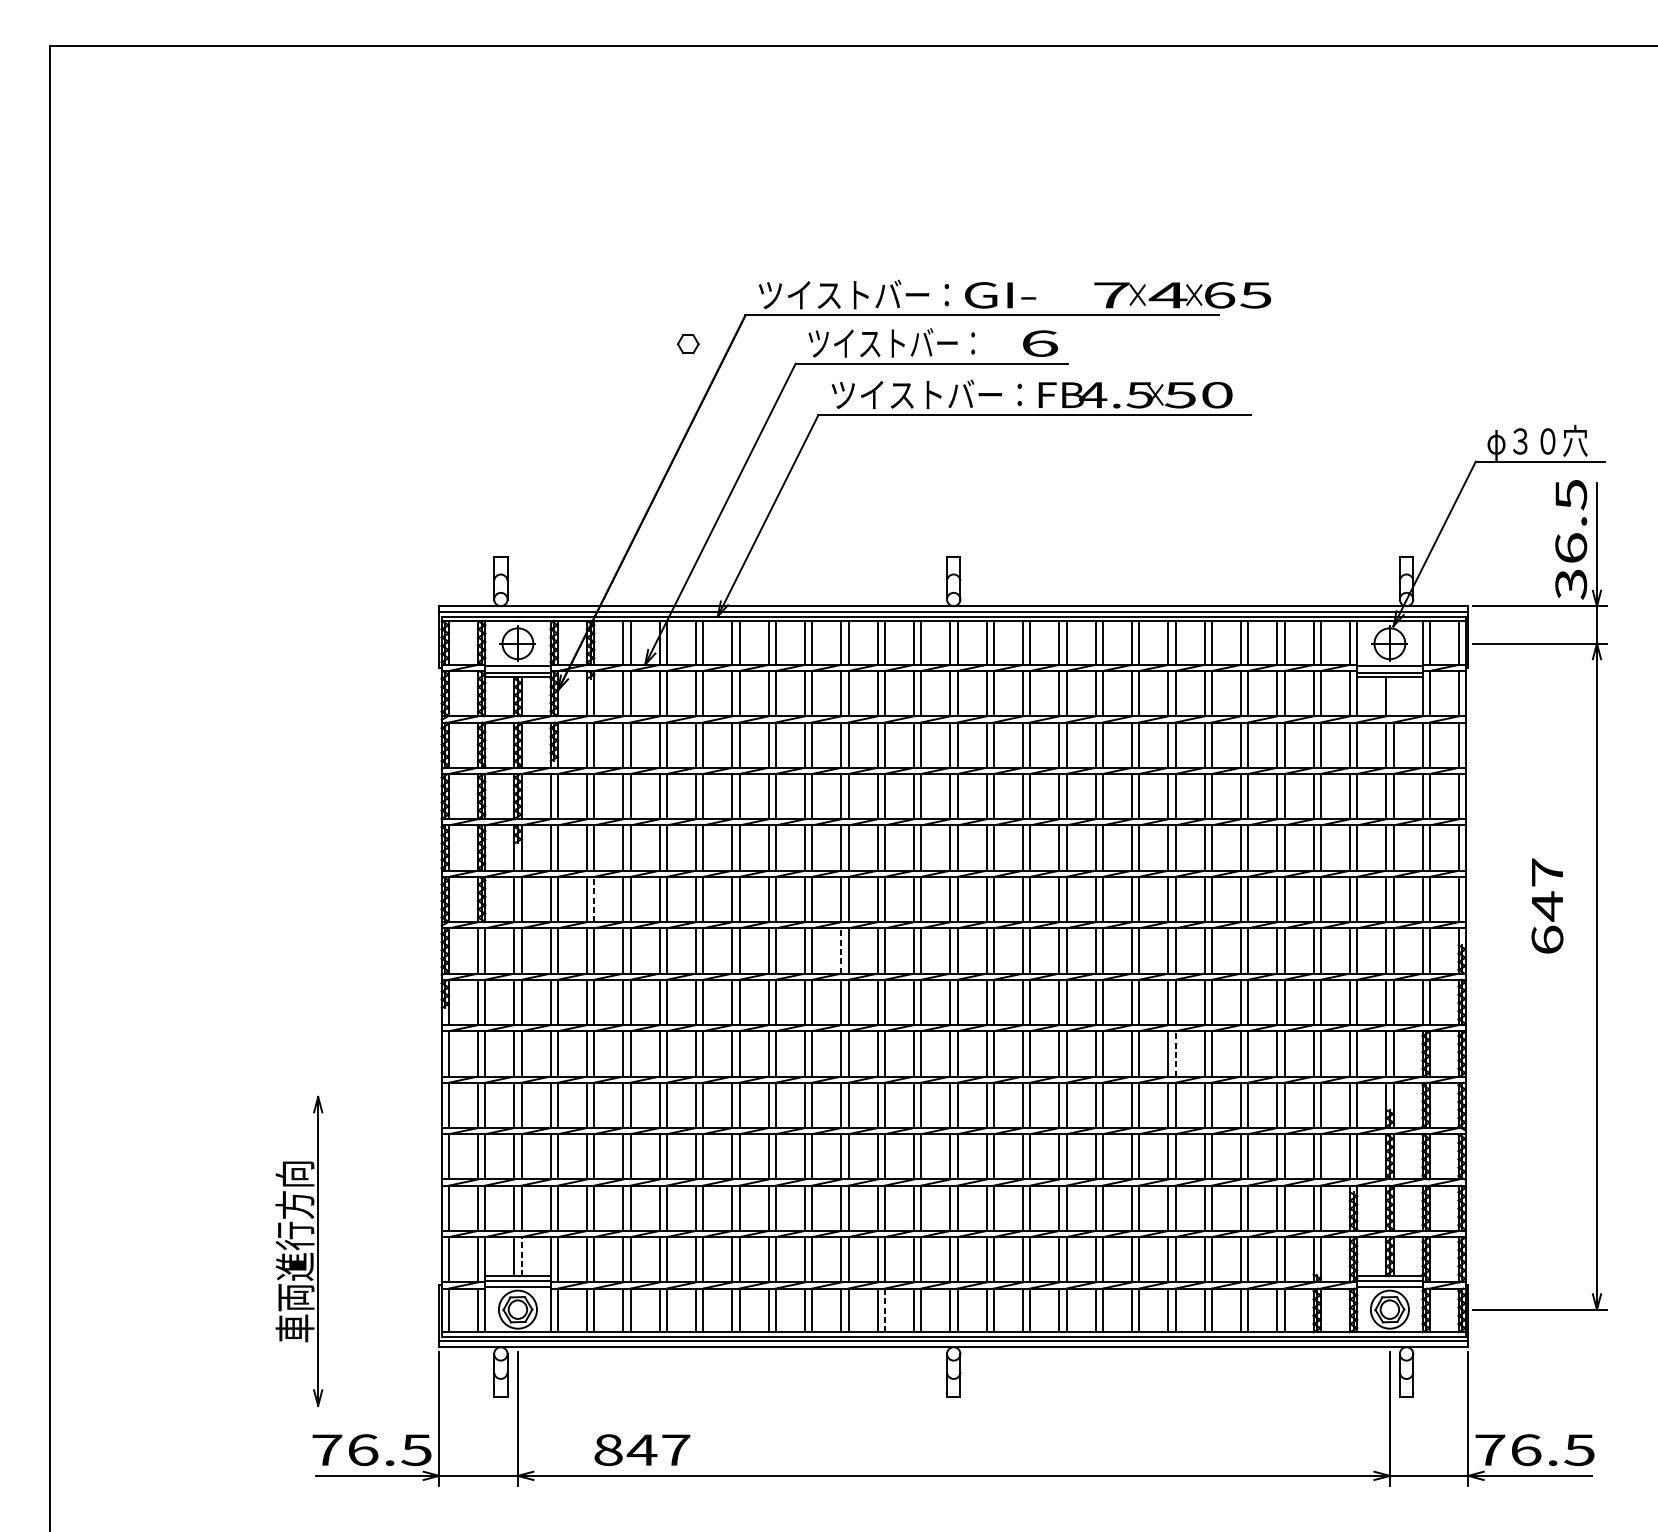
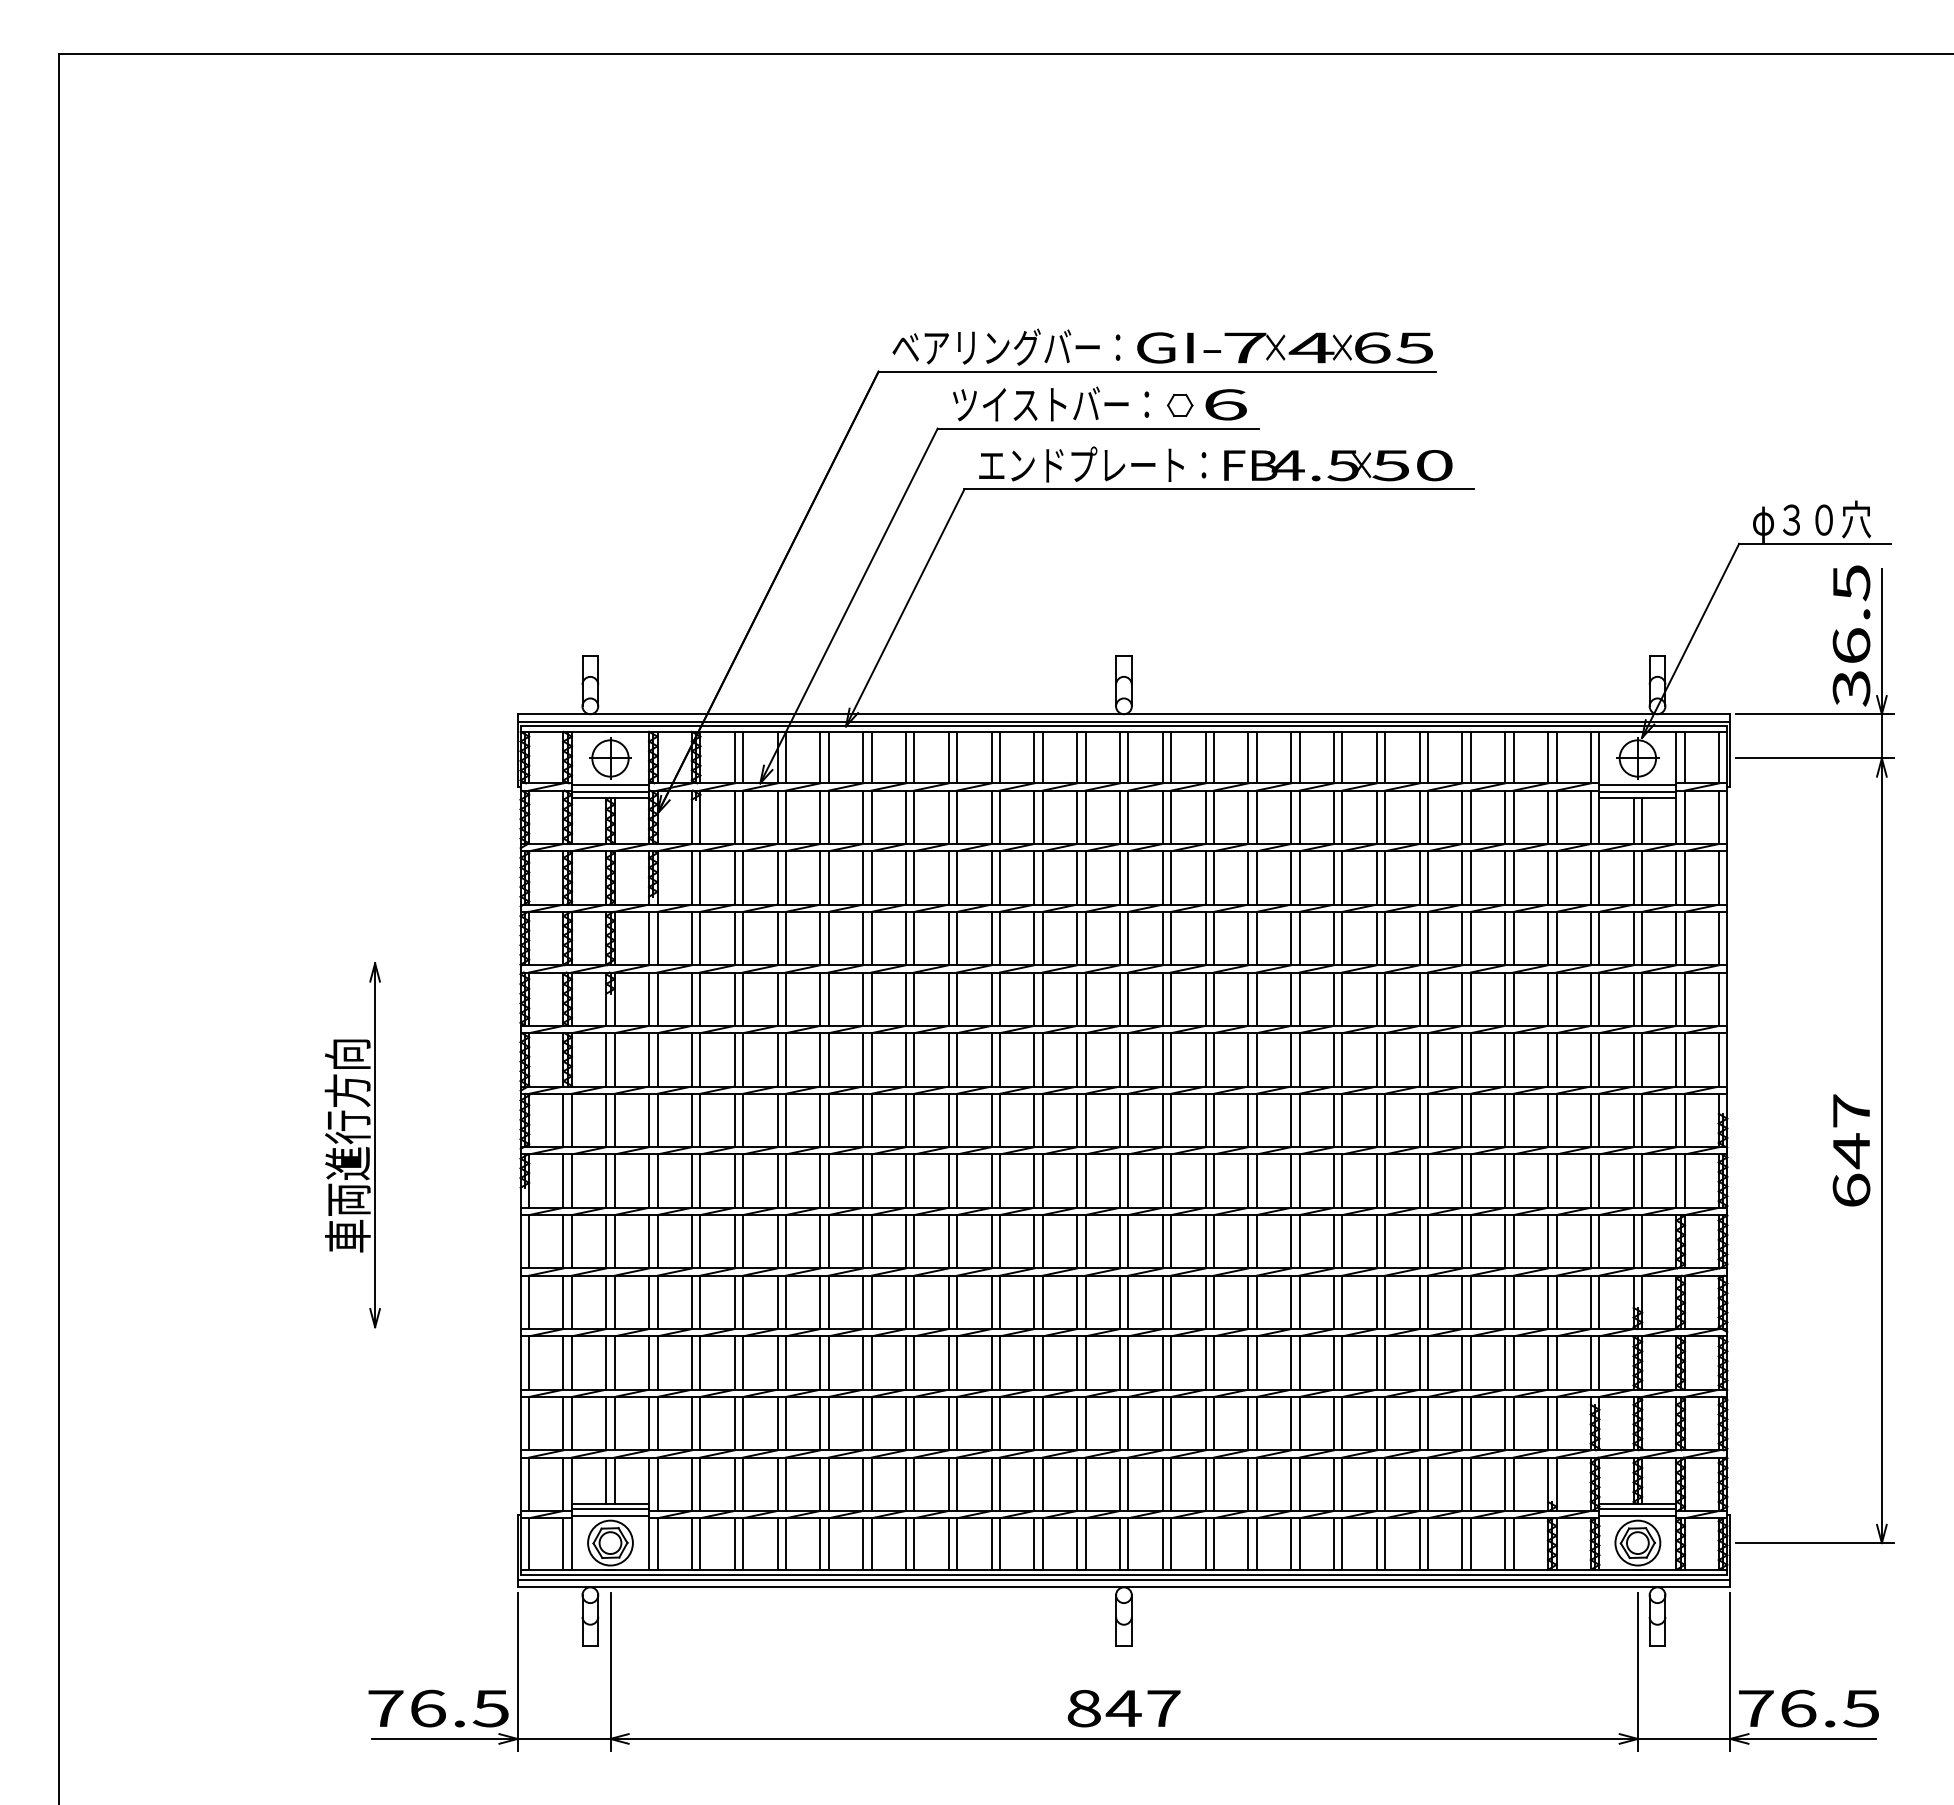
text: (854, 294) -> (1006, 346), ツイストバー： -> ベアリングバー：
text: (1182, 294) -> (1328, 347), moved
part: (688, 343) -> (1180, 404), moved
text: (927, 394) -> (1092, 464), ツイストバー： -> エンドプレート：
line: (1393, 696) -> (1642, 820), added
line: (594, 899) -> (700, 1059), dashed -> solid
text: (1547, 906) -> (1851, 1150), moved
line: (841, 951) -> (991, 1120), dashed -> solid
line: (1175, 1053) -> (1385, 1241), dashed -> solid
part: (298, 1251) -> (352, 1145), moved
line: (521, 1256) -> (614, 1480), dashed -> solid
line: (884, 1310) -> (1042, 1544), dashed -> solid
text: (641, 1450) -> (1123, 1708), moved

